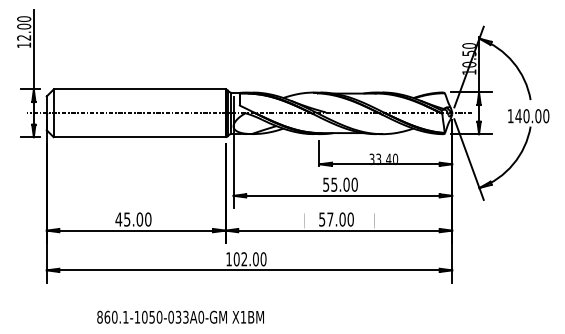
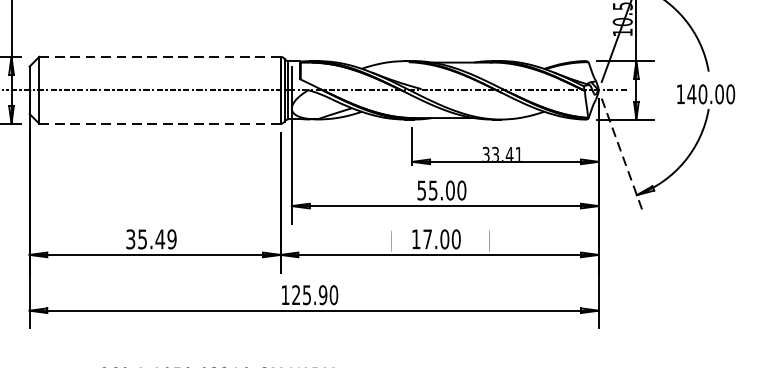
line: (139, 89) -> (159, 56), solid -> dashed
line: (139, 137) -> (159, 124), solid -> dashed
text: (395, 157) -> (519, 152), 33.40 -> 33.41
line: (469, 159) -> (622, 155), solid -> dashed
text: (133, 219) -> (151, 239), 45.00 -> 35.49
text: (322, 219) -> (416, 239), 57.00 -> 17.00
text: (245, 259) -> (308, 295), 102.00 -> 125.90

